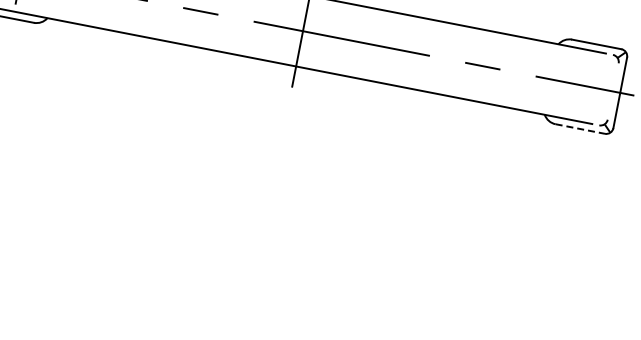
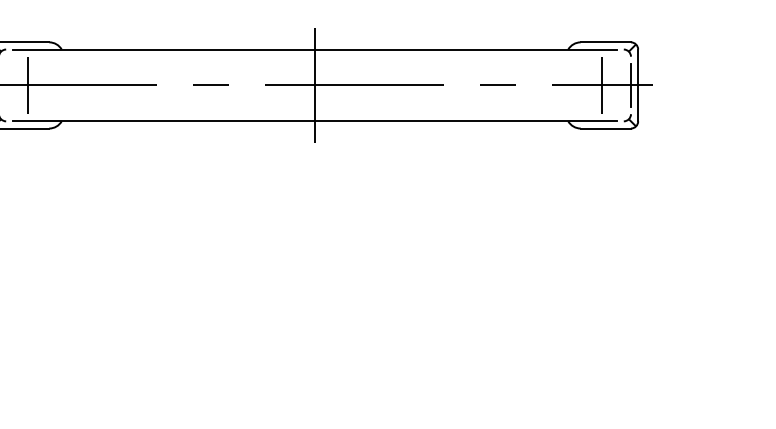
line: (585, 86) -> (602, 85), added
line: (613, 91) -> (631, 85), added
line: (580, 129) -> (606, 128), dashed -> solid

